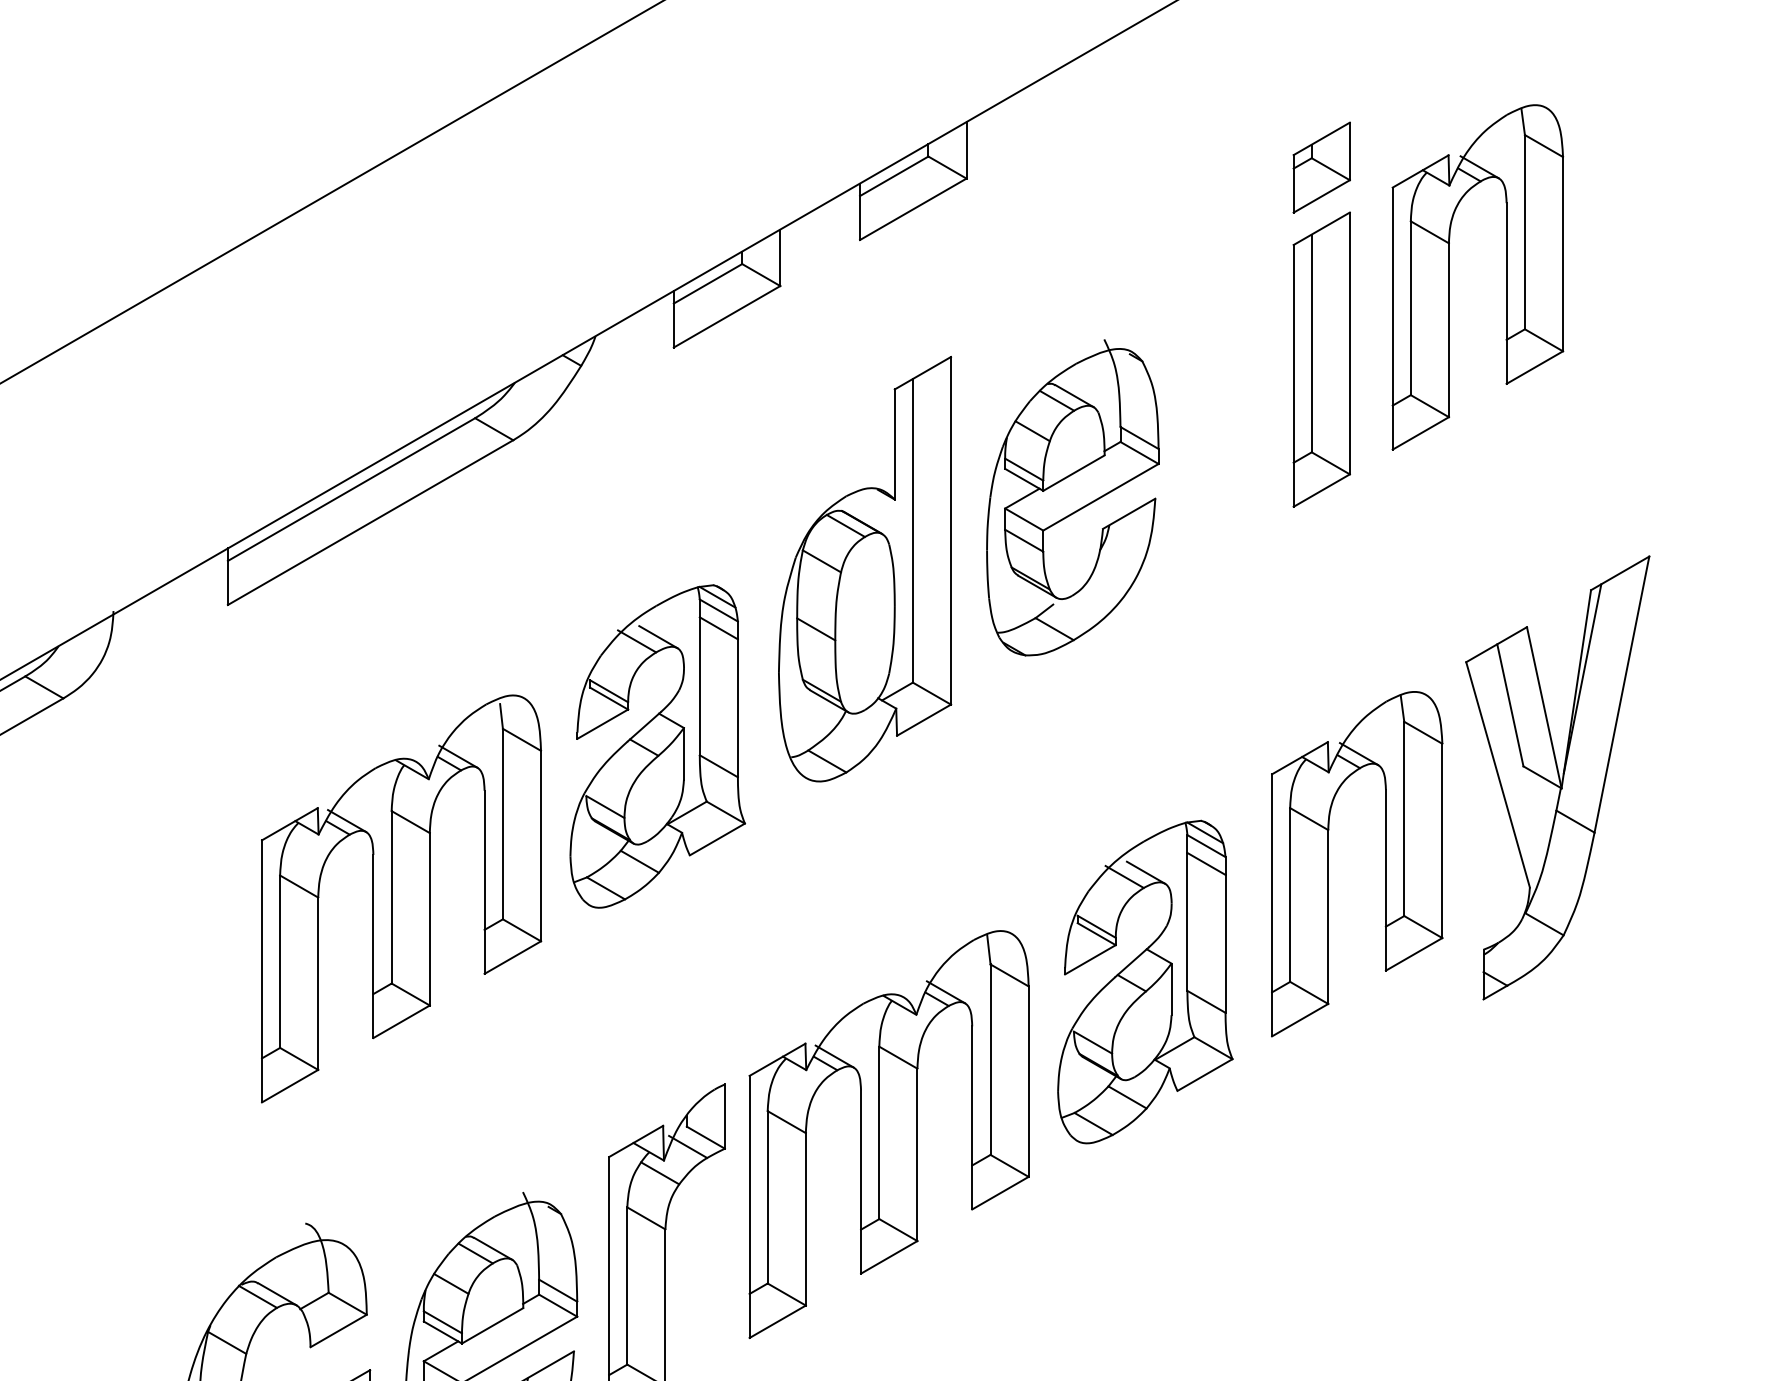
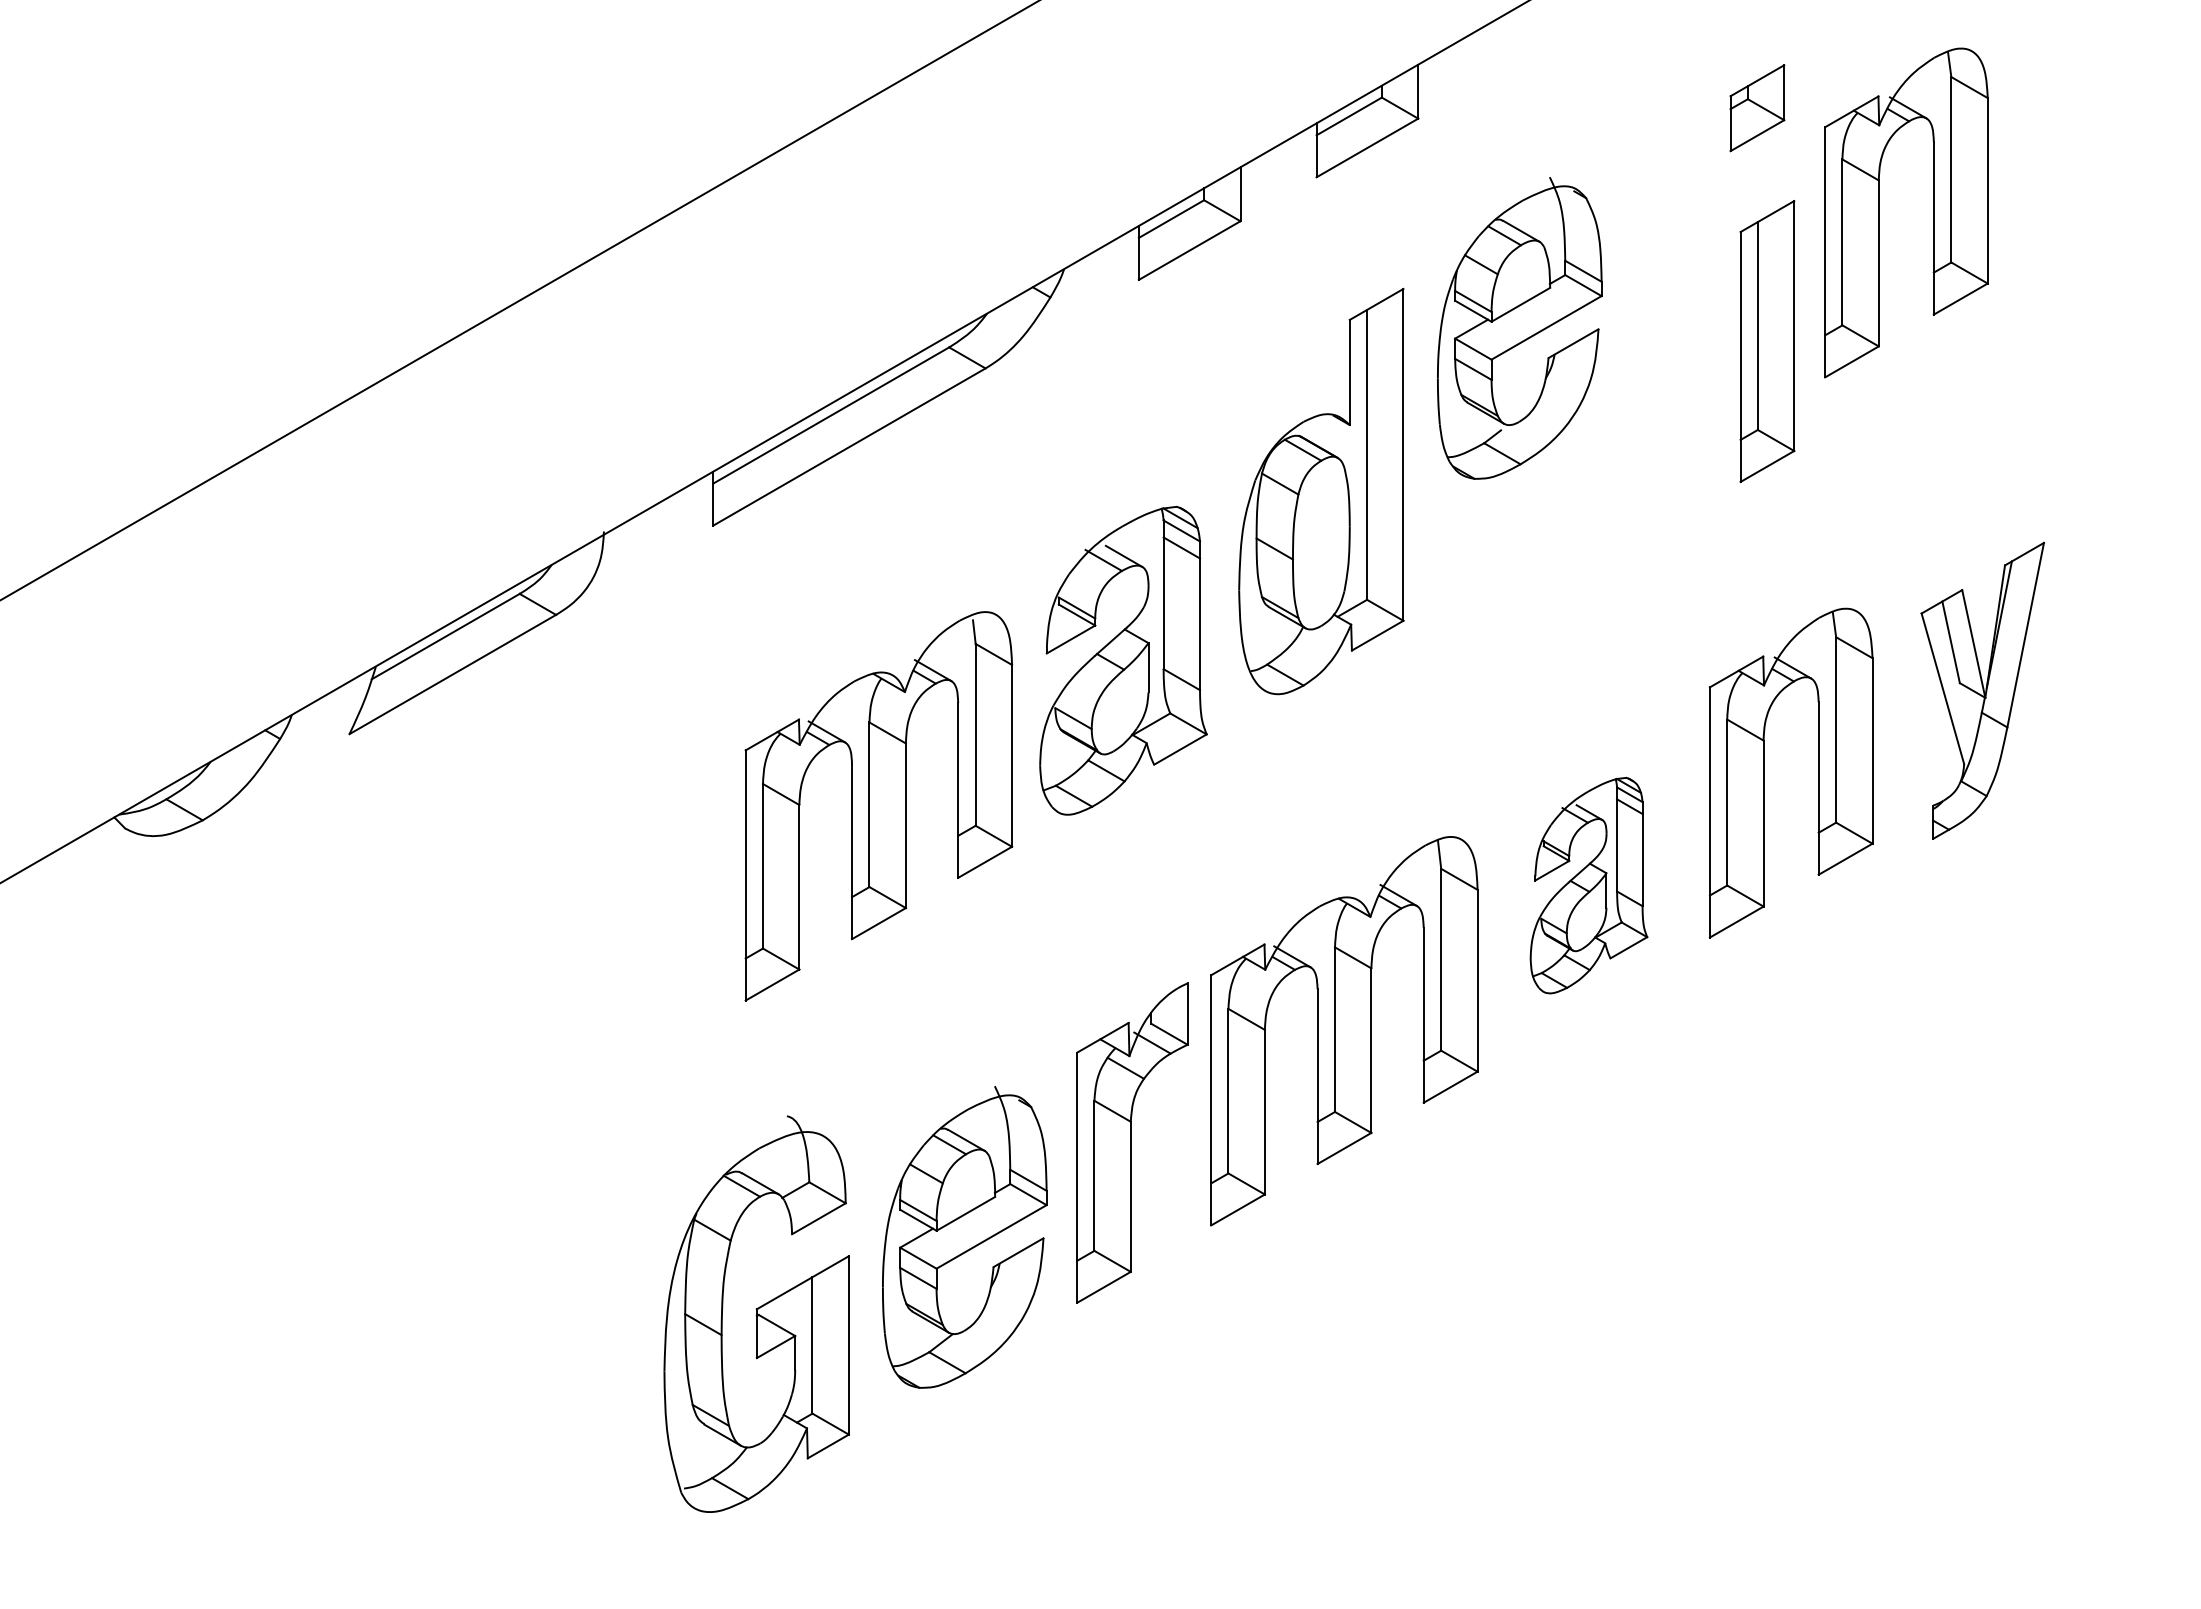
part: (1321, 359) -> (1767, 341), moved
part: (1072, 497) -> (1519, 328), moved
part: (1557, 777) -> (1982, 690), size x0.7
part: (1144, 981) -> (1588, 885), size x0.7

